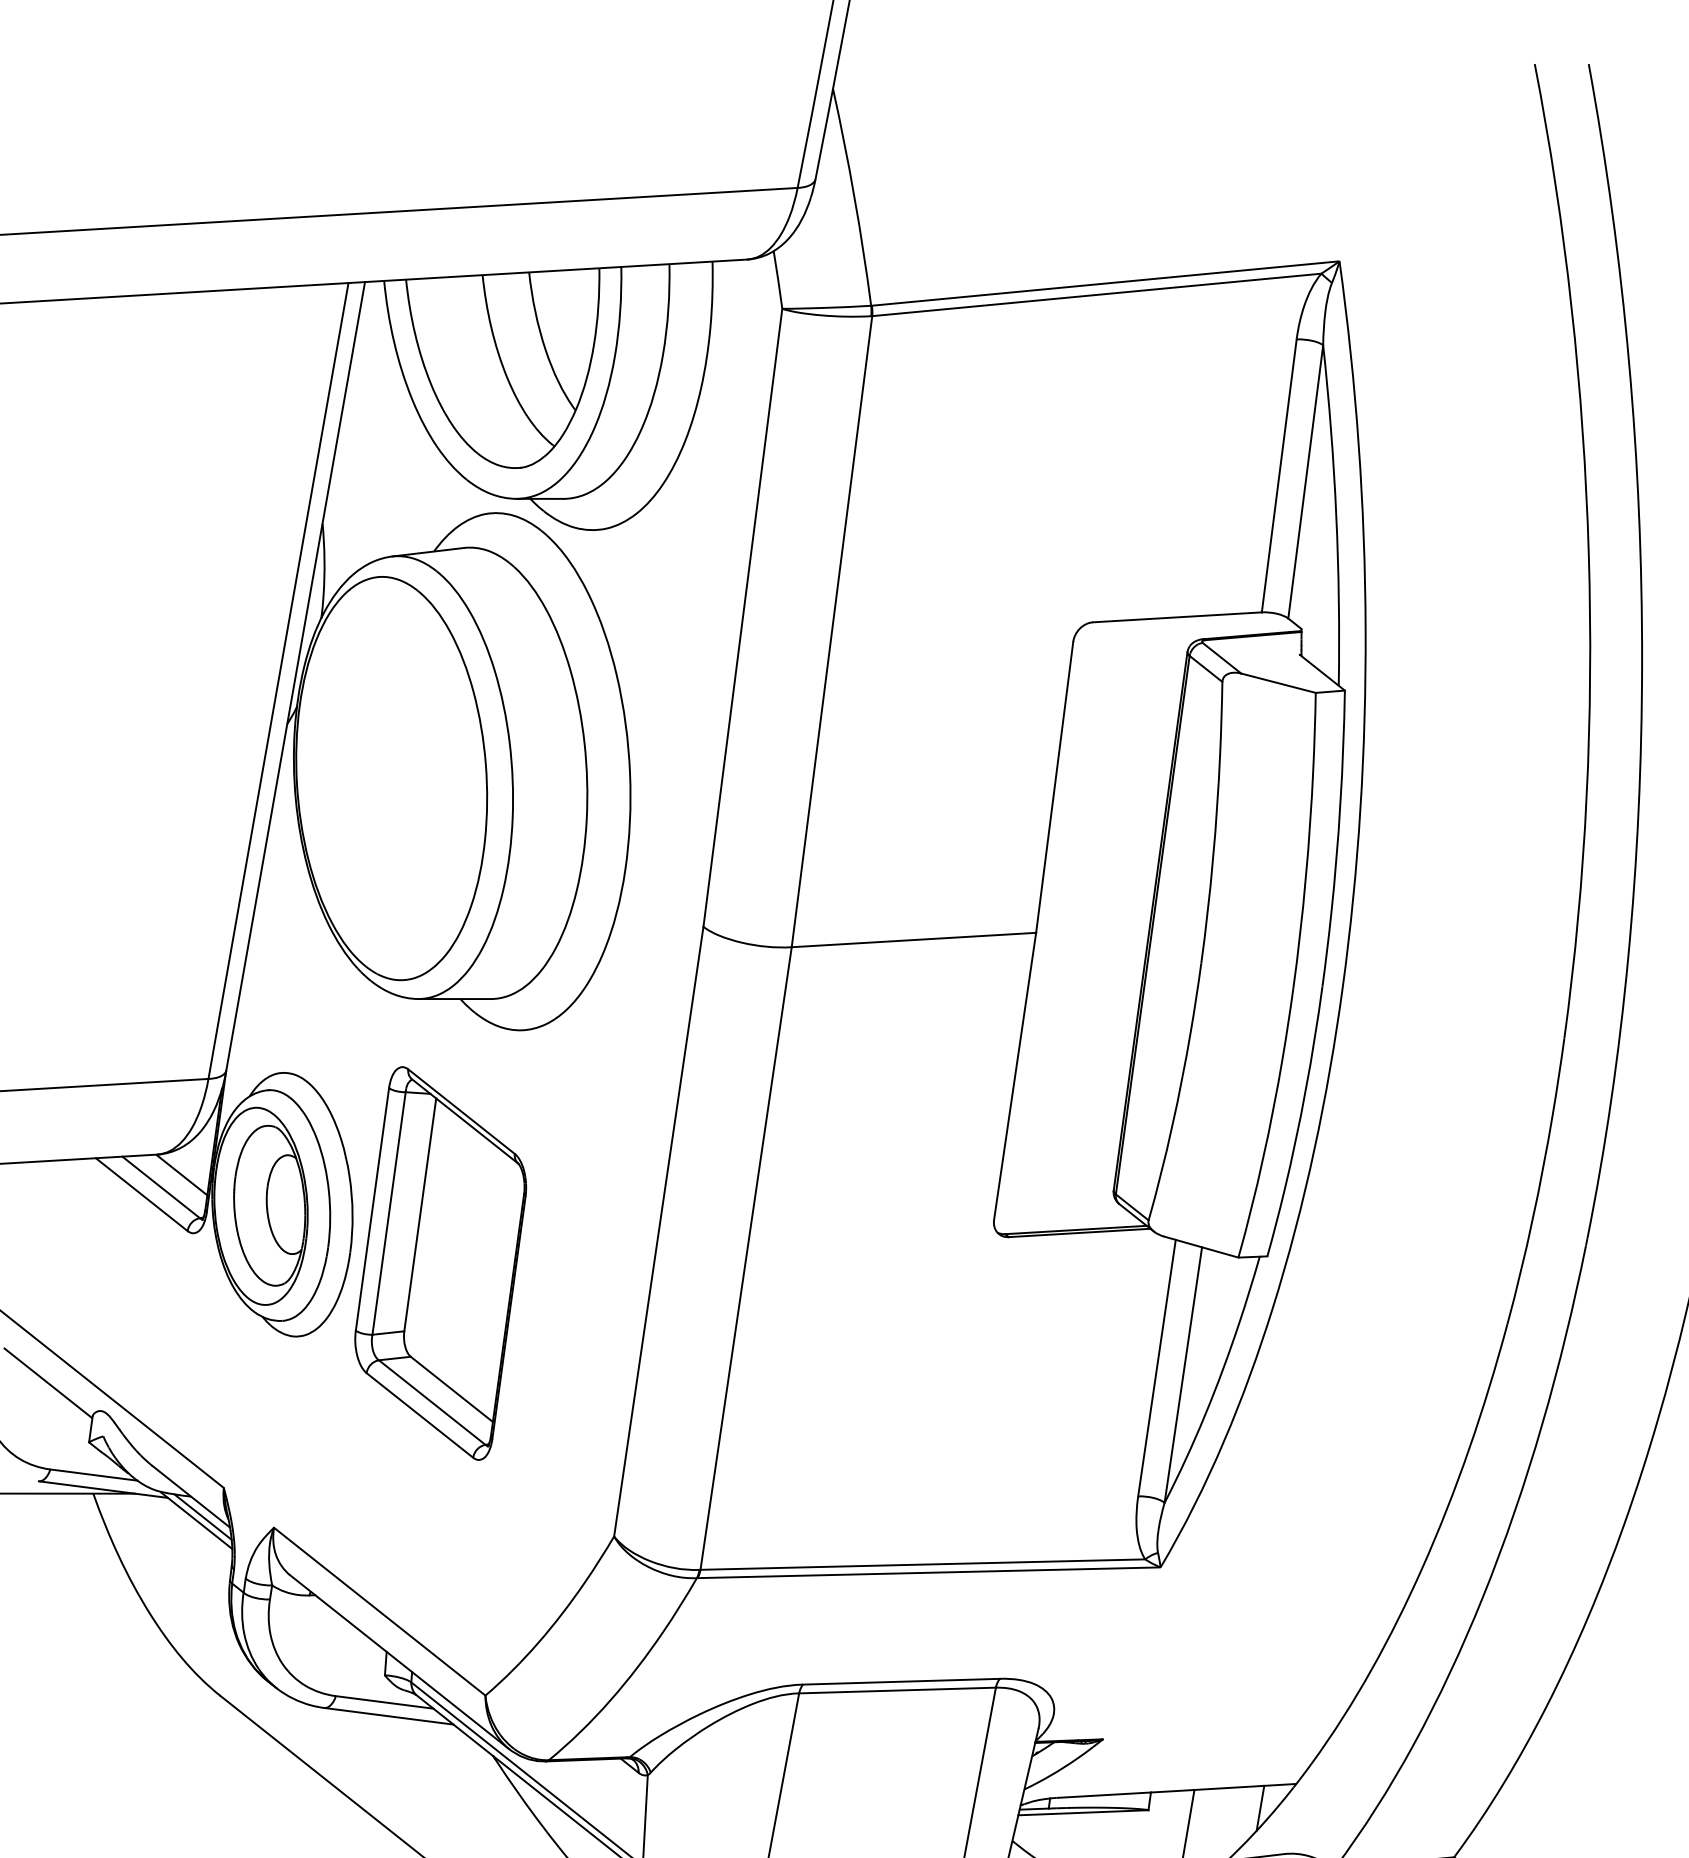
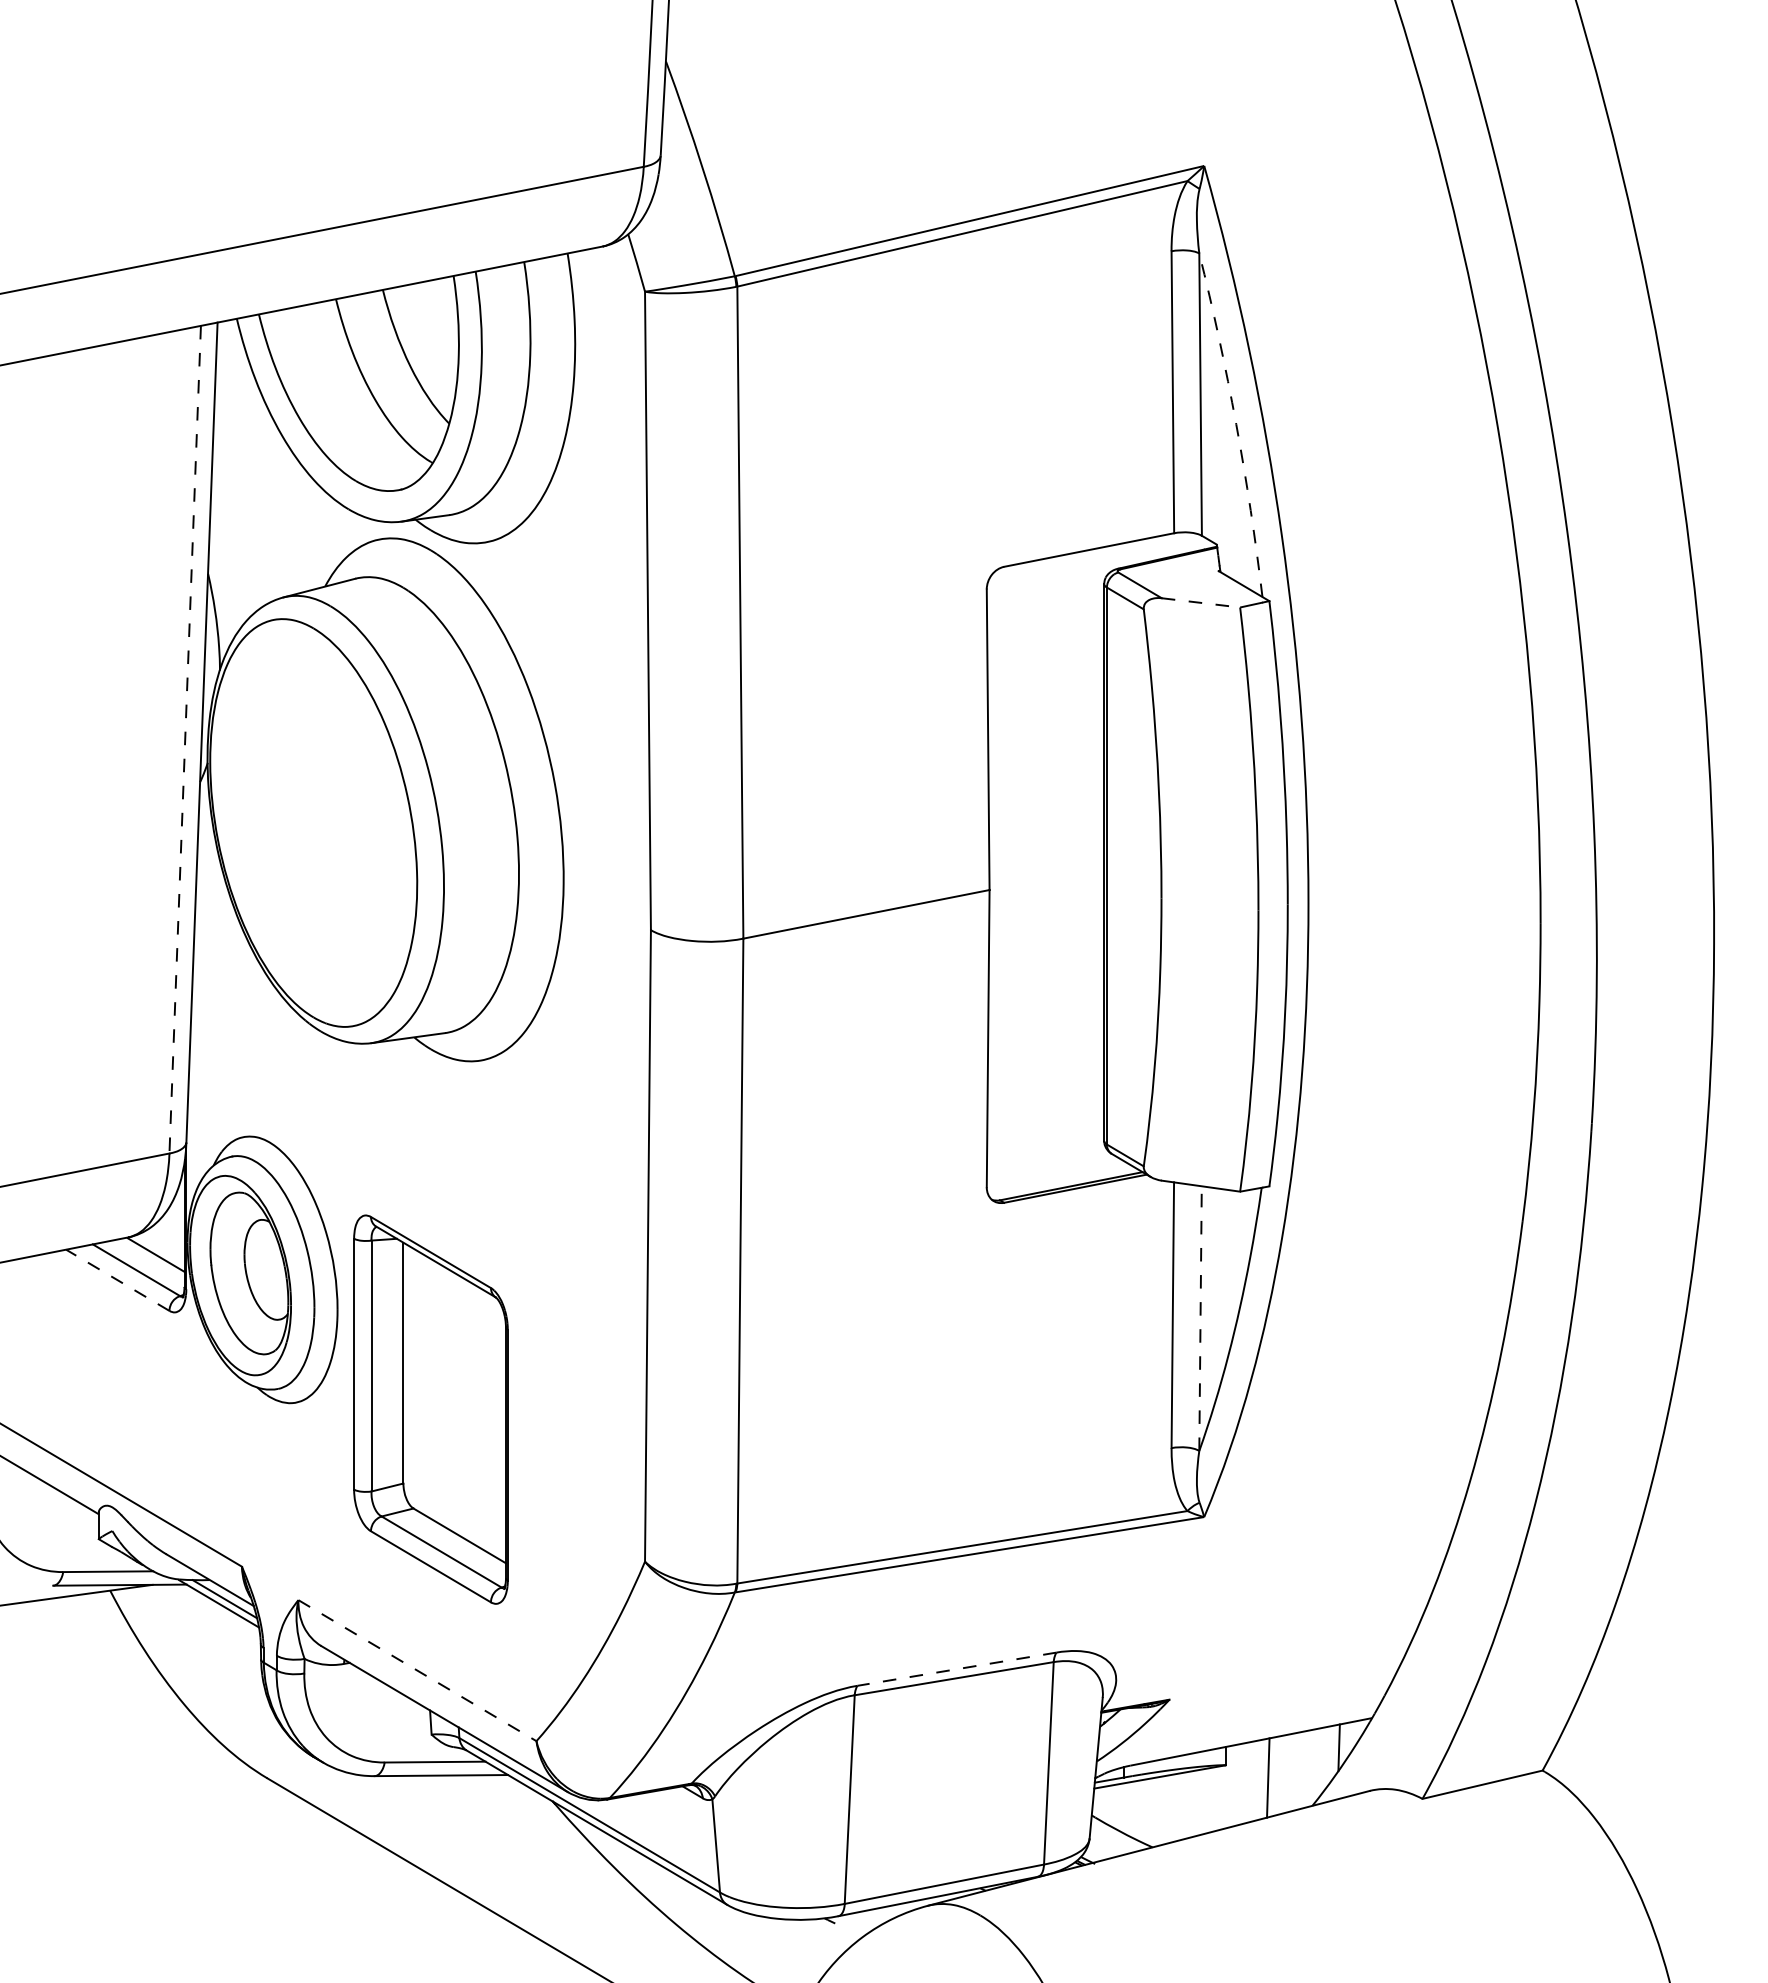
arc: (1336, 515) -> (1236, 424), solid -> dashed
line: (278, 681) -> (185, 740), solid -> dashed
line: (1279, 682) -> (1201, 602), solid -> dashed
line: (141, 1194) -> (117, 1280), solid -> dashed
part: (440, 1263) -> (430, 1409), moved
line: (1183, 1374) -> (1200, 1318), solid -> dashed
line: (379, 1611) -> (417, 1670), solid -> dashed
line: (901, 1682) -> (957, 1669), solid -> dashed

